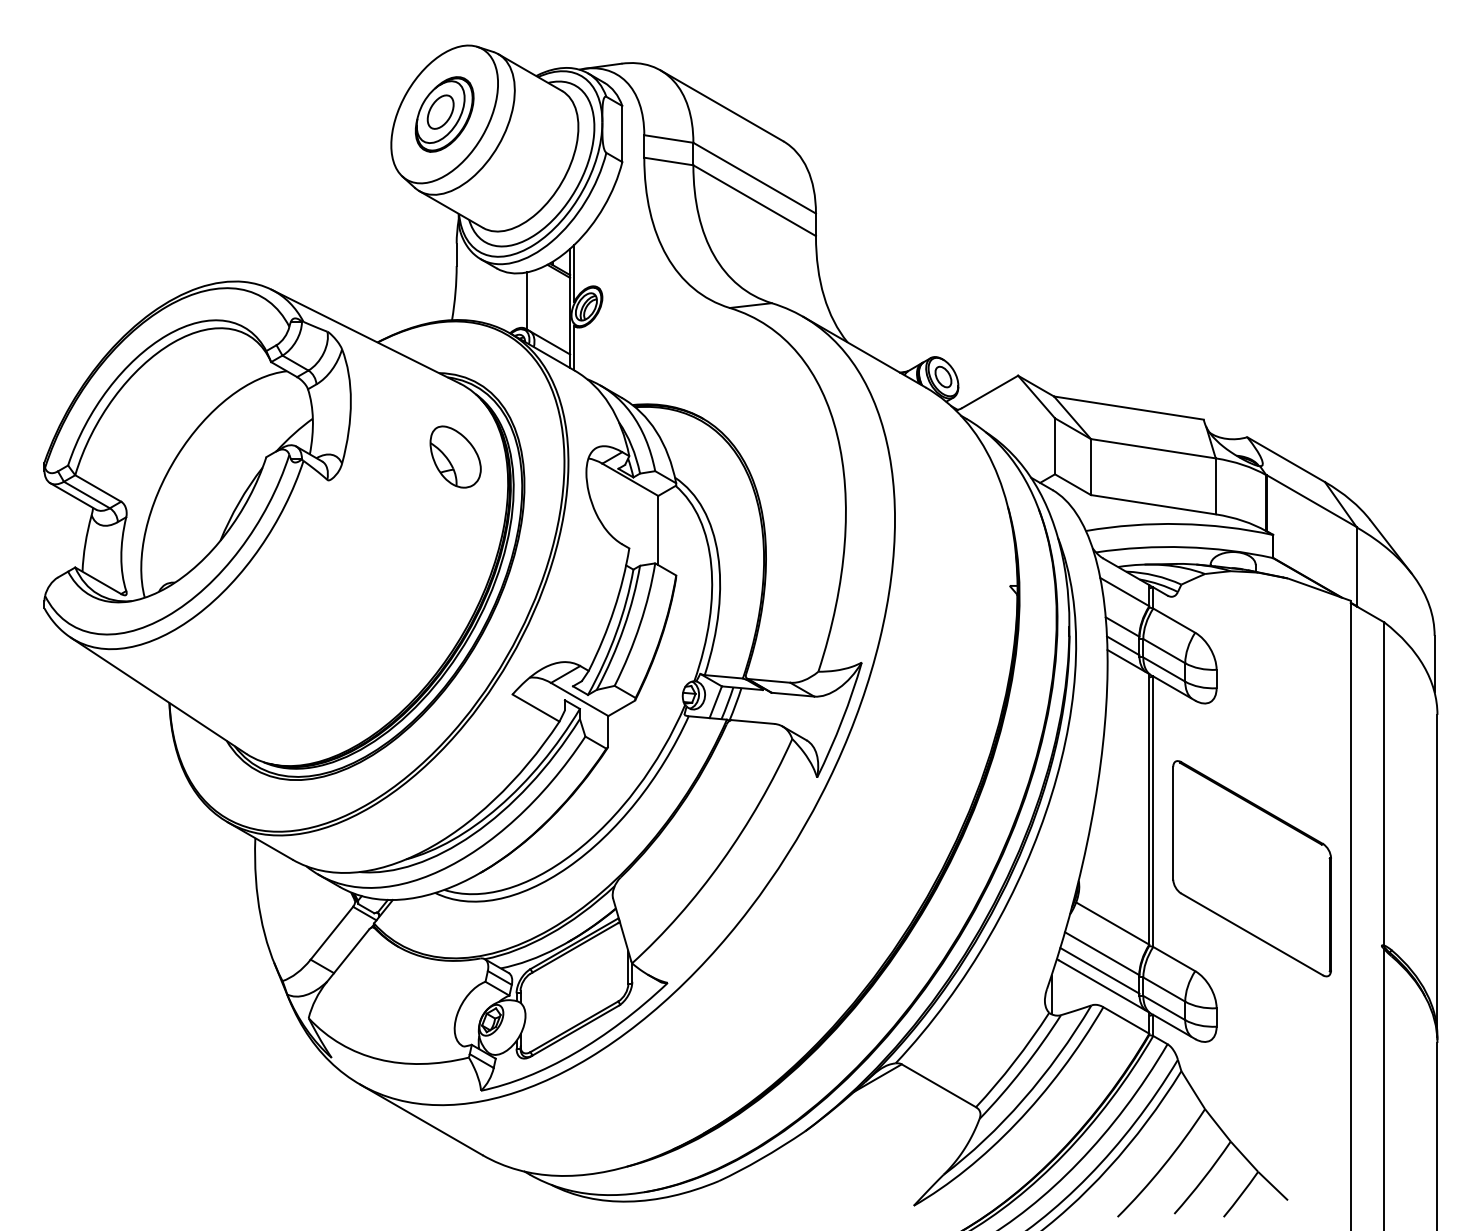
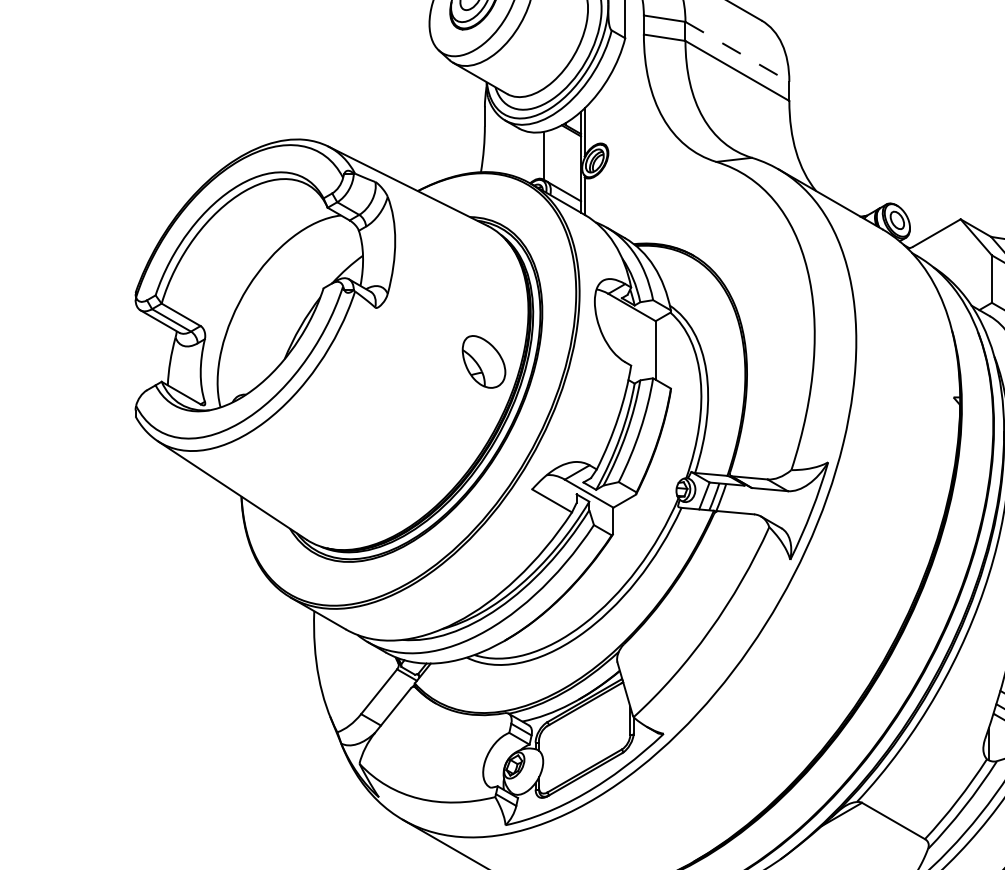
line: (754, 178) -> (737, 52), solid -> dashed
part: (455, 456) -> (483, 361), moved

